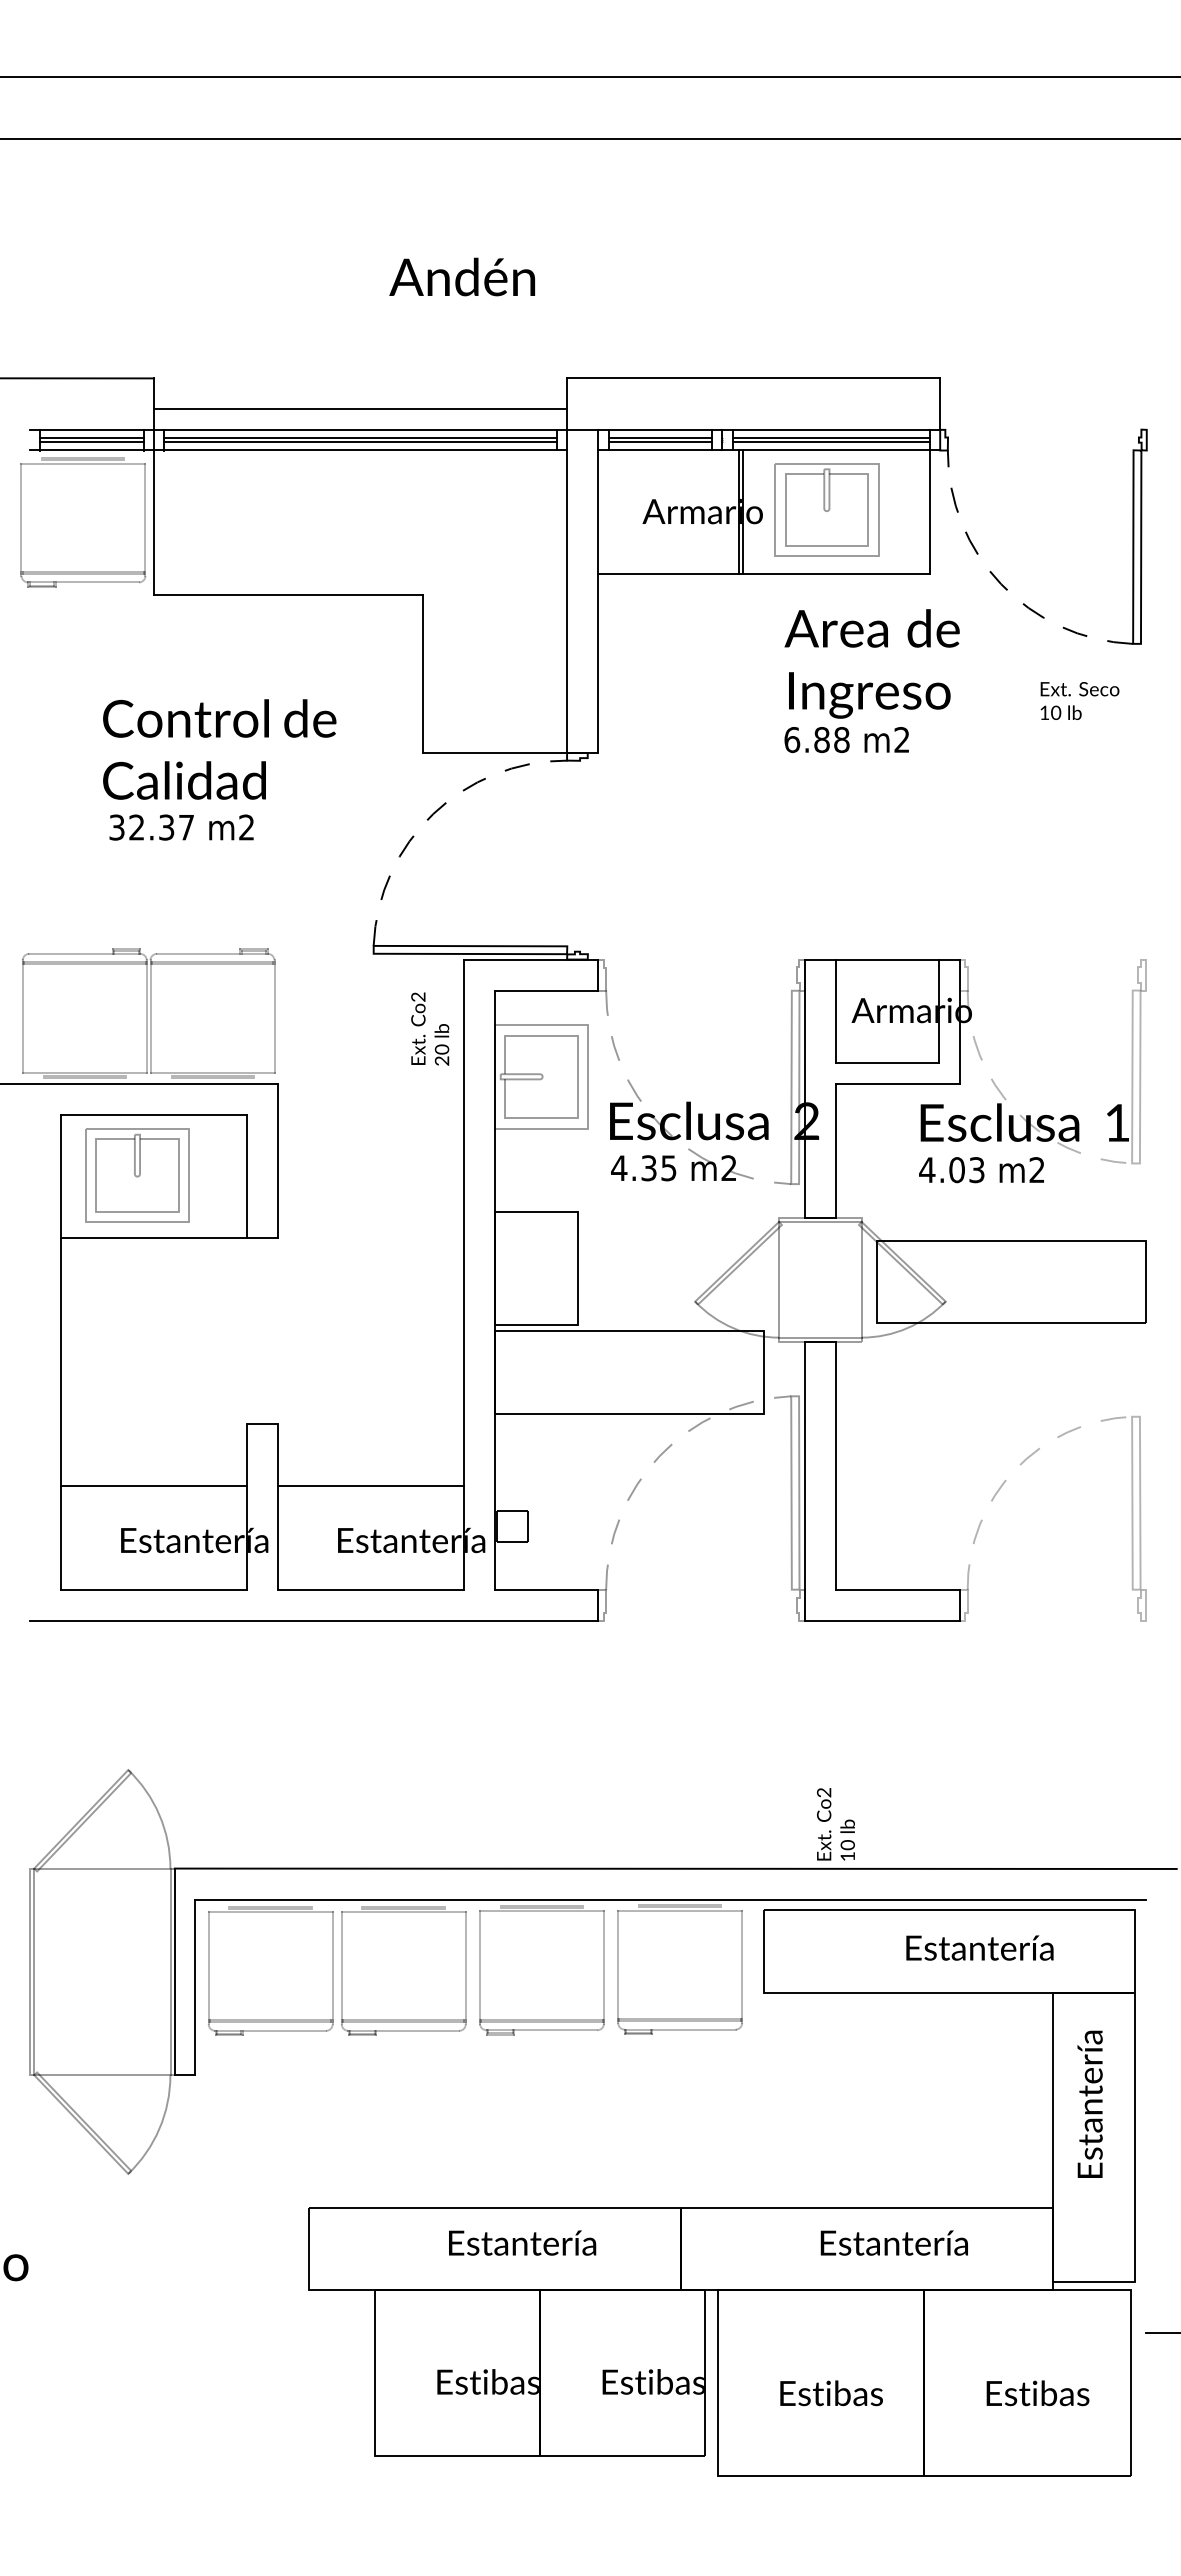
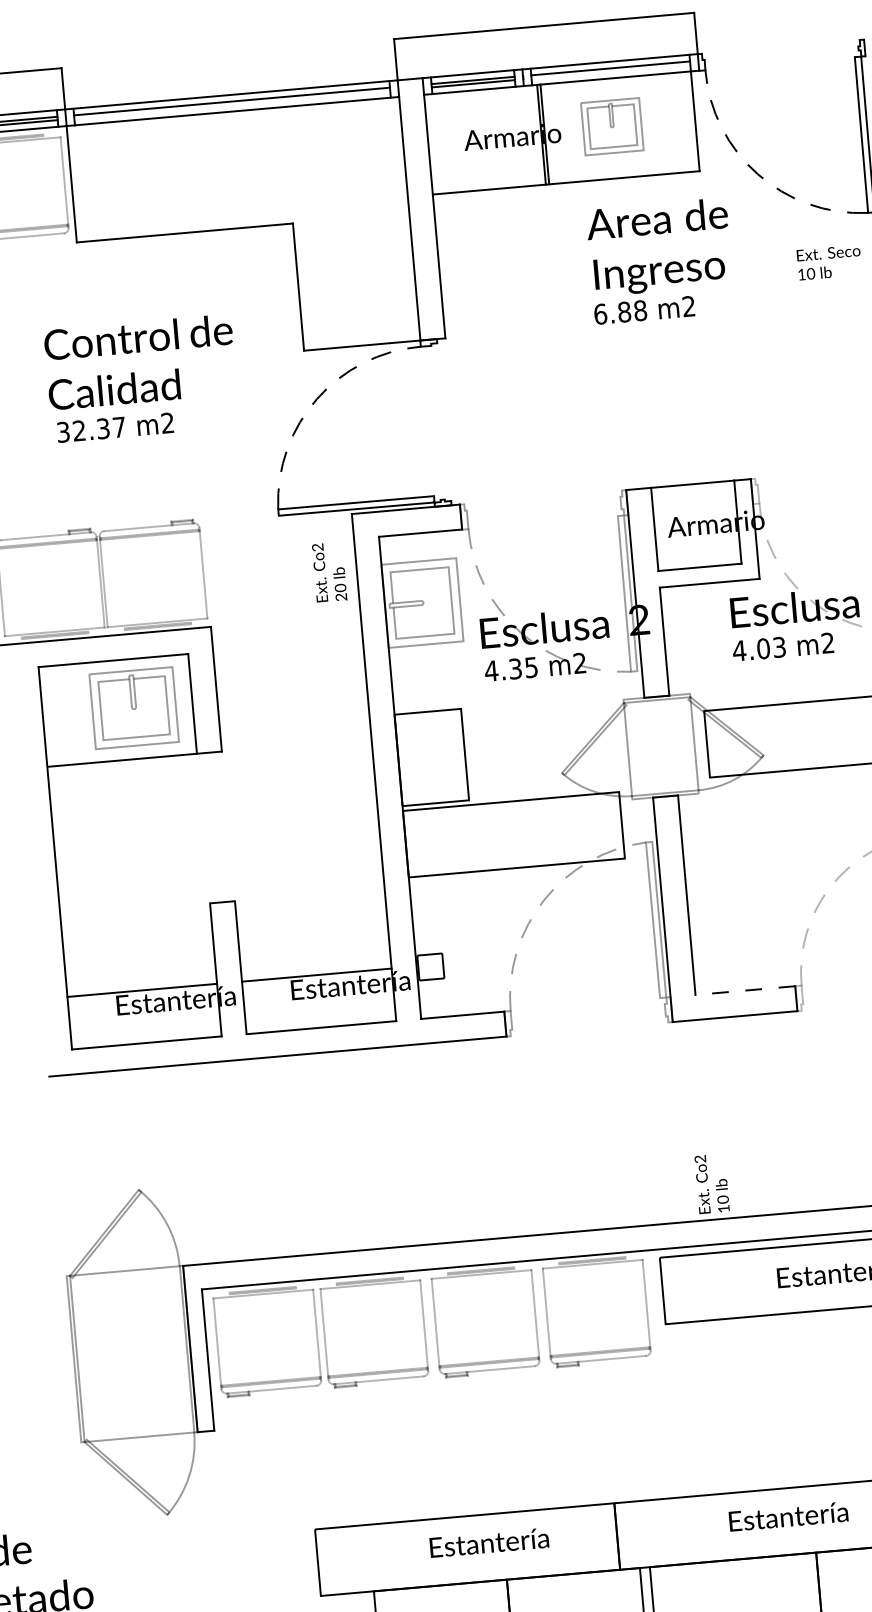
line: (360, 408) -> (229, 77), removed
line: (360, 442) -> (232, 105), removed
line: (830, 442) -> (610, 72), removed
part: (826, 509) -> (611, 126), size x0.7
part: (137, 1175) -> (134, 708), moved
line: (154, 1486) -> (142, 990), moved
line: (370, 1486) -> (316, 975), moved
line: (897, 1589) -> (745, 990), solid -> dashed

